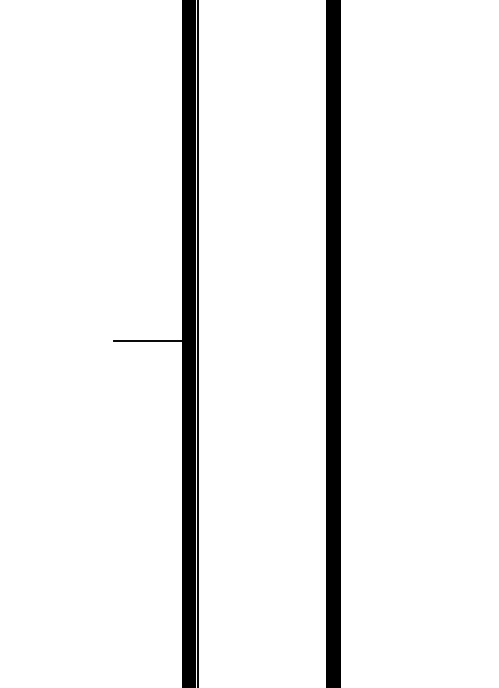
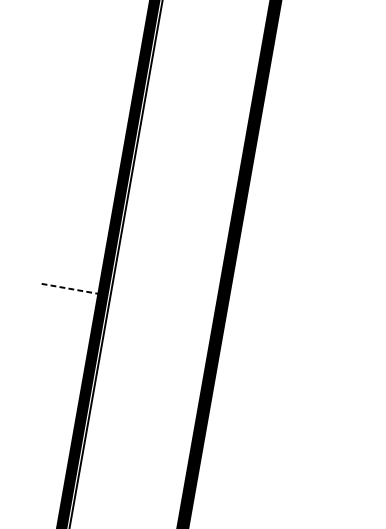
line: (150, 340) -> (71, 288), solid -> dashed

